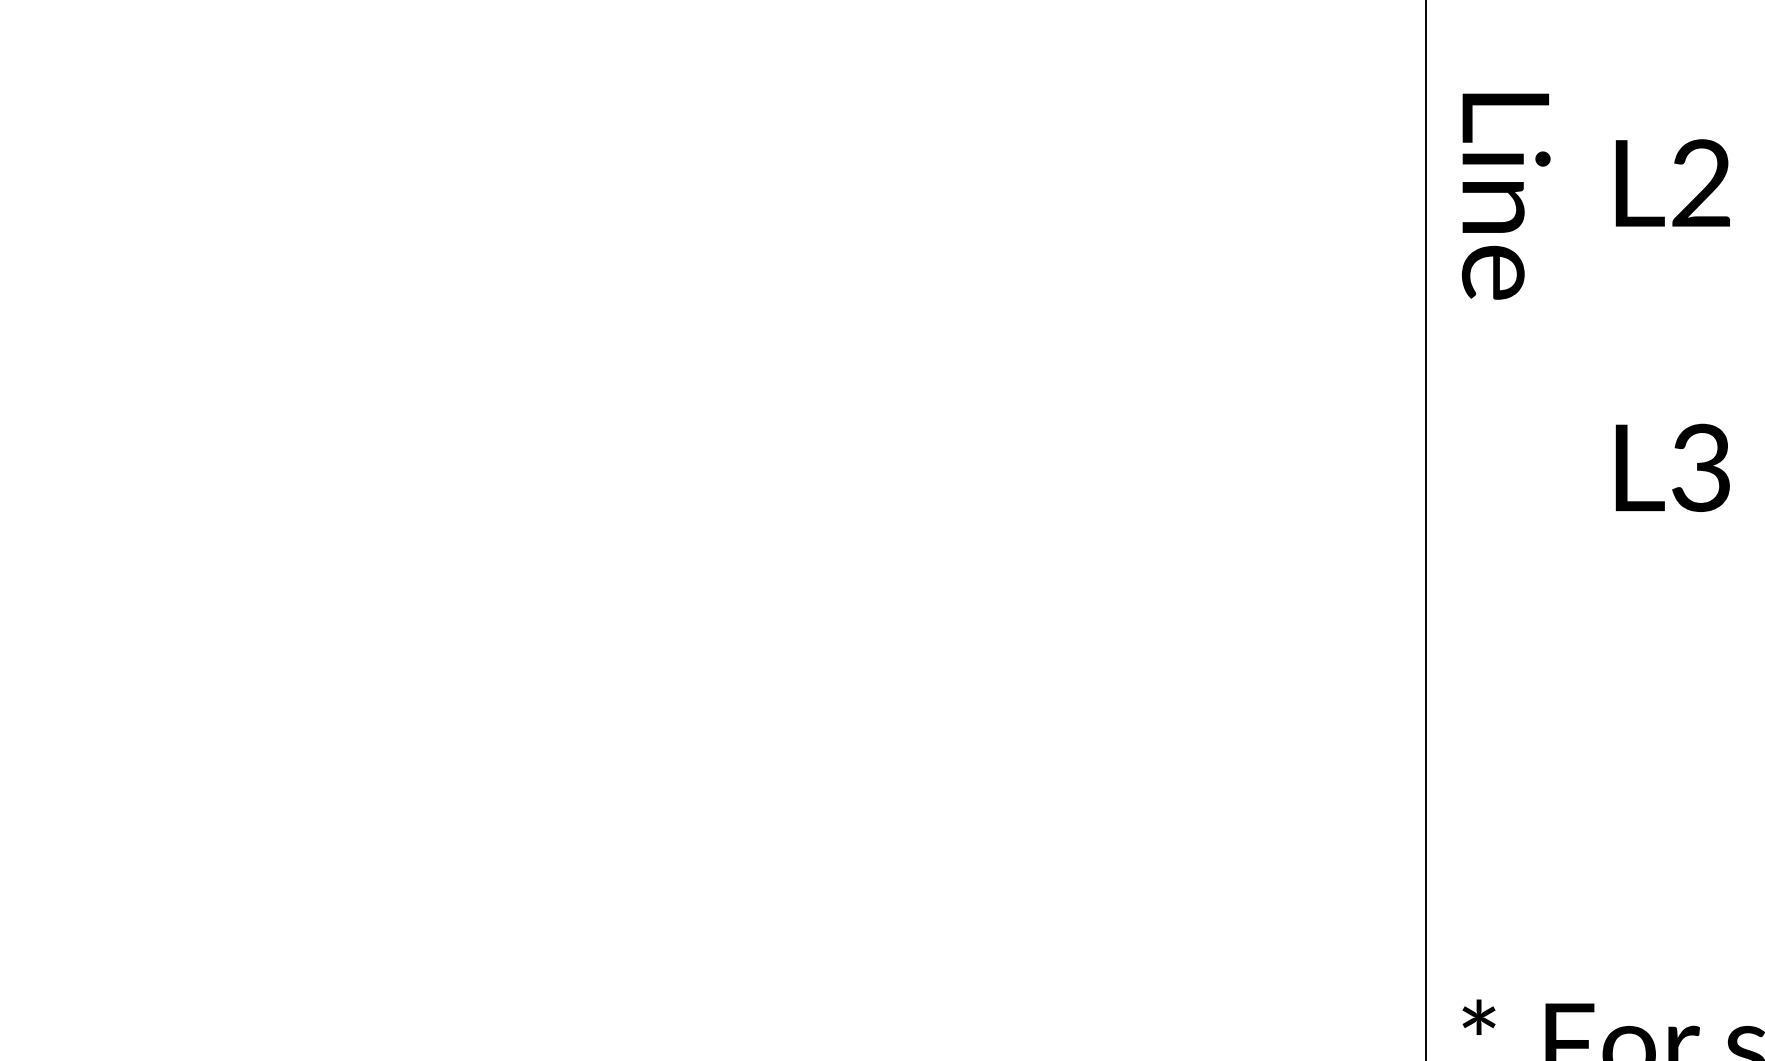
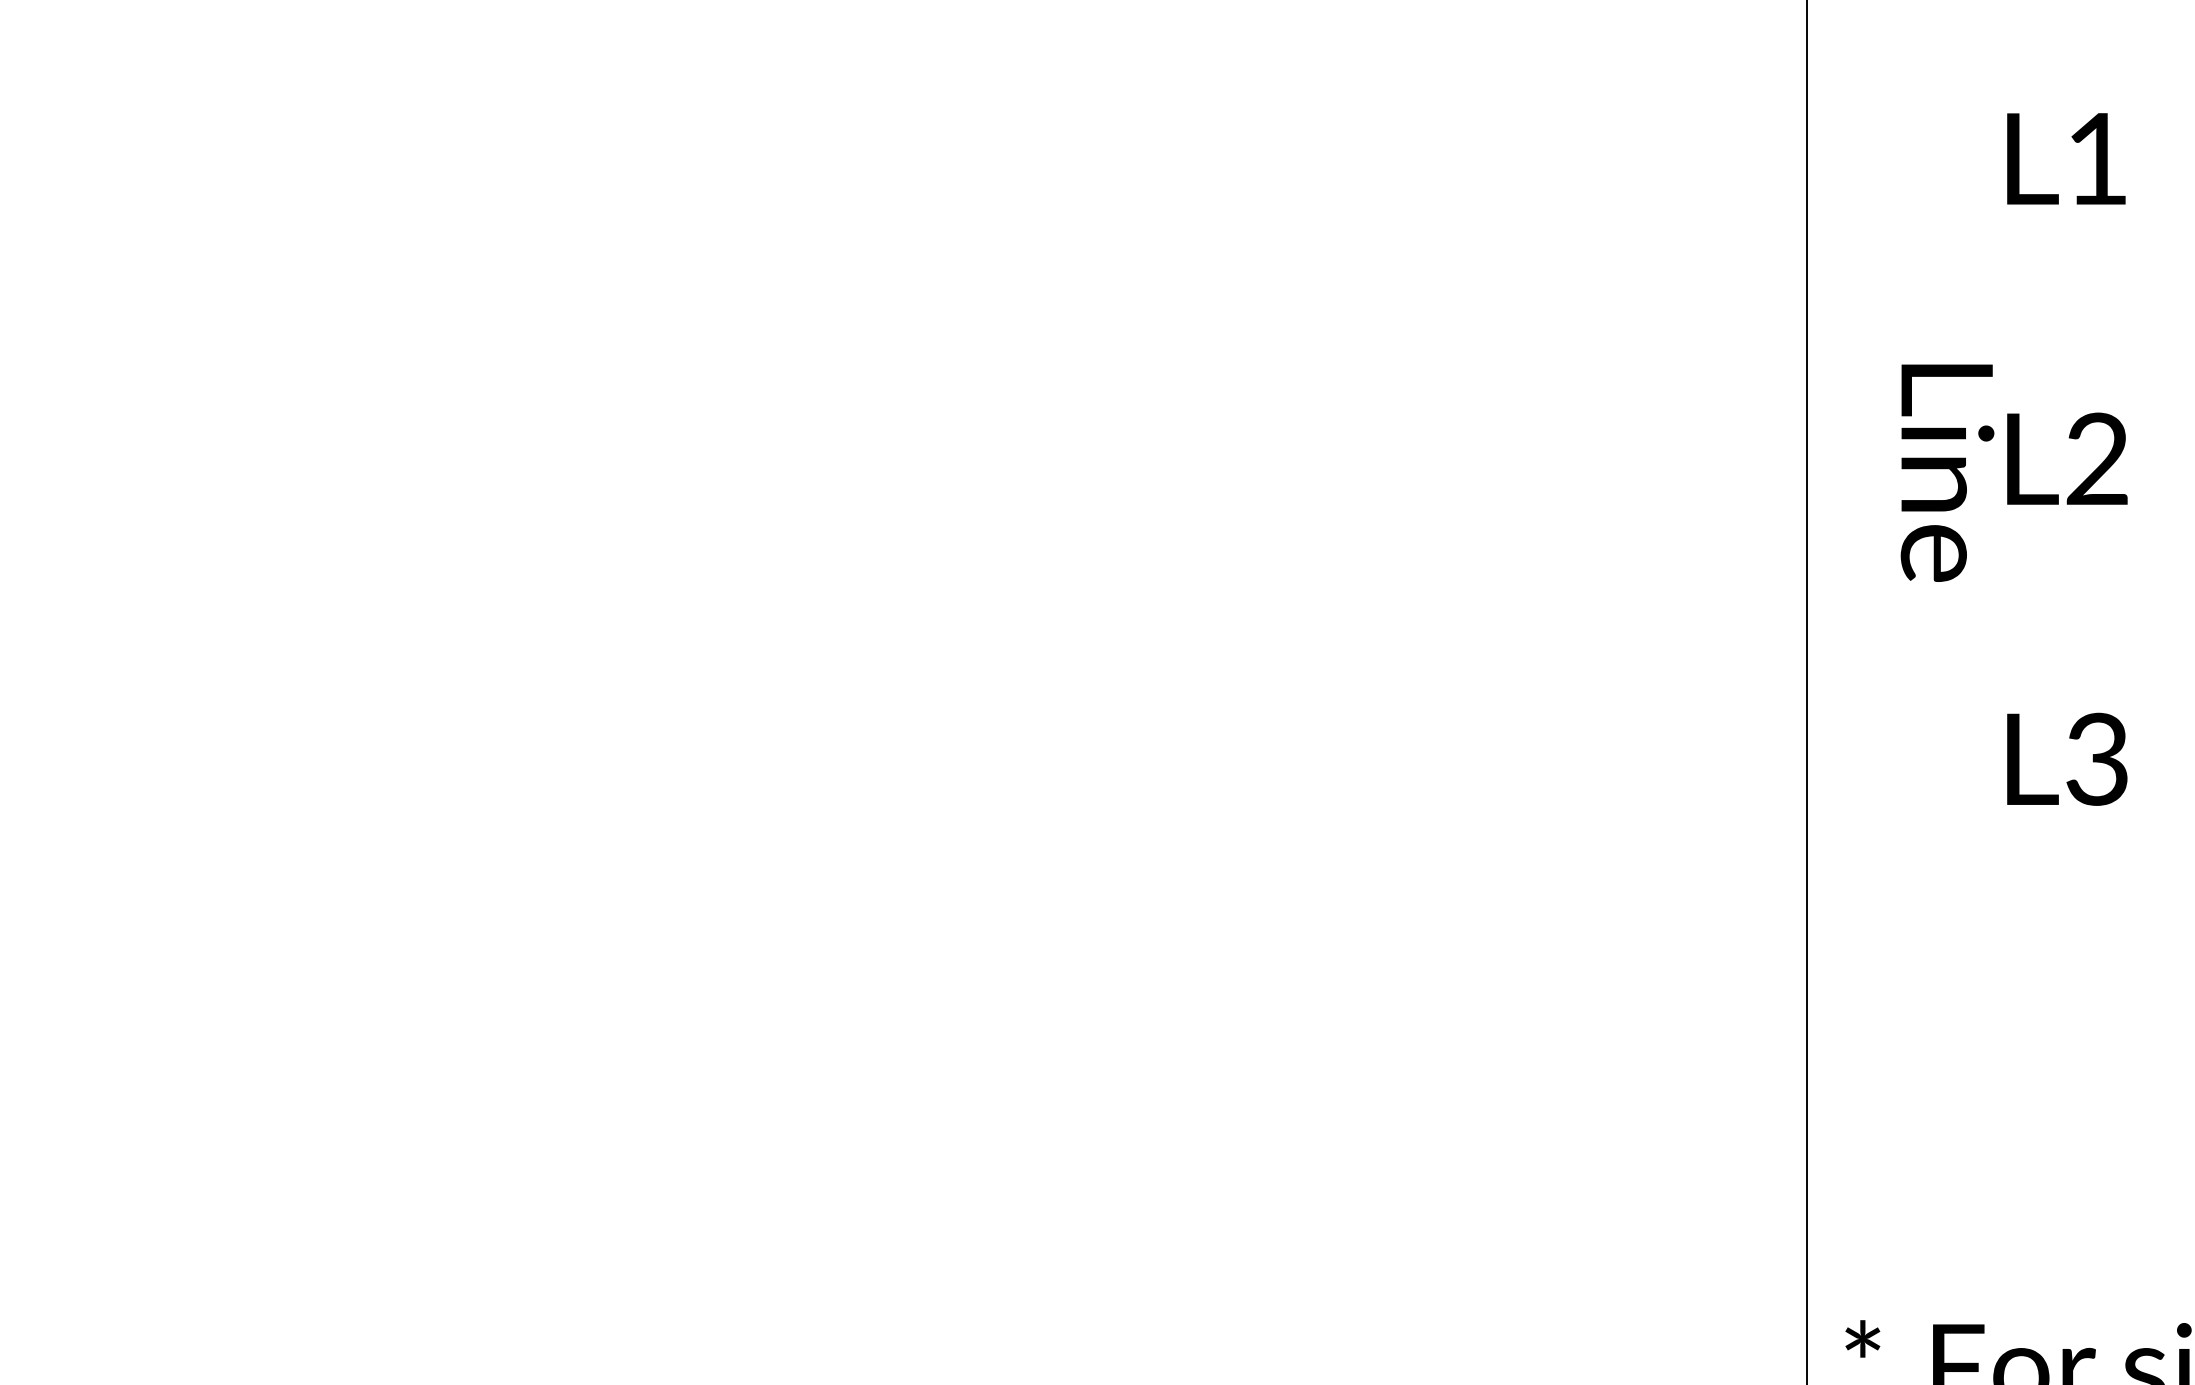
text: (1506, 196) -> (1947, 472), moved

